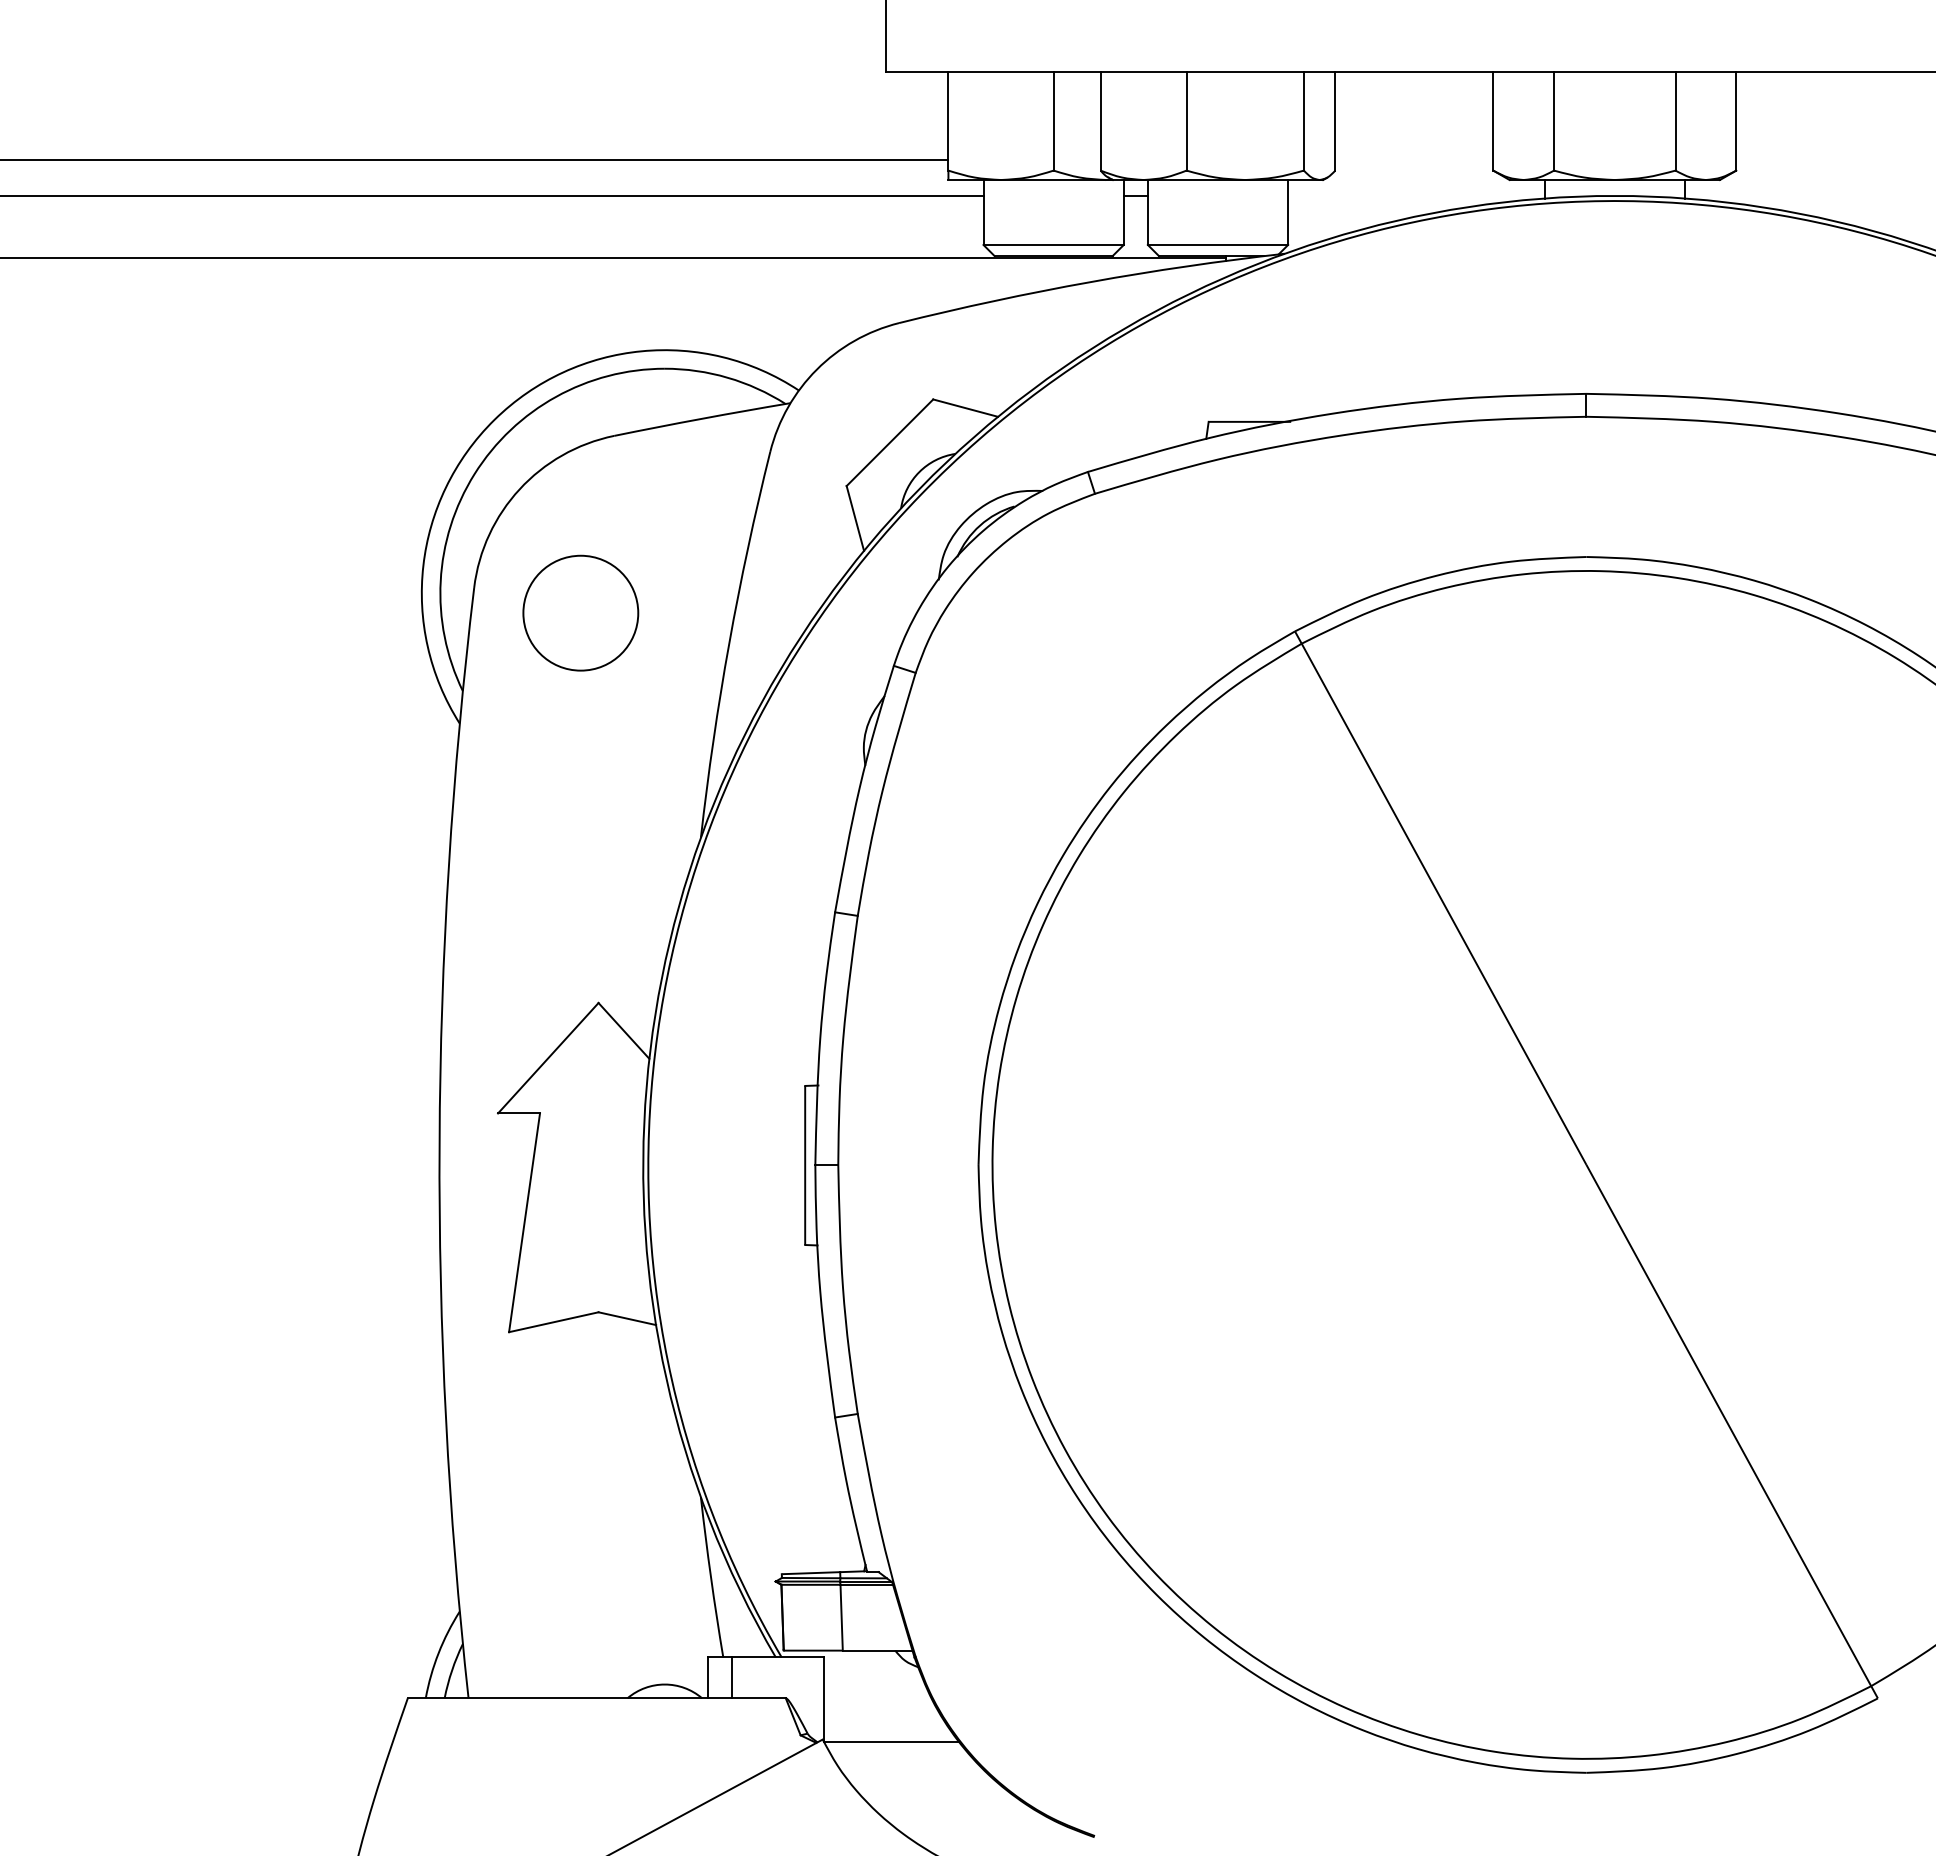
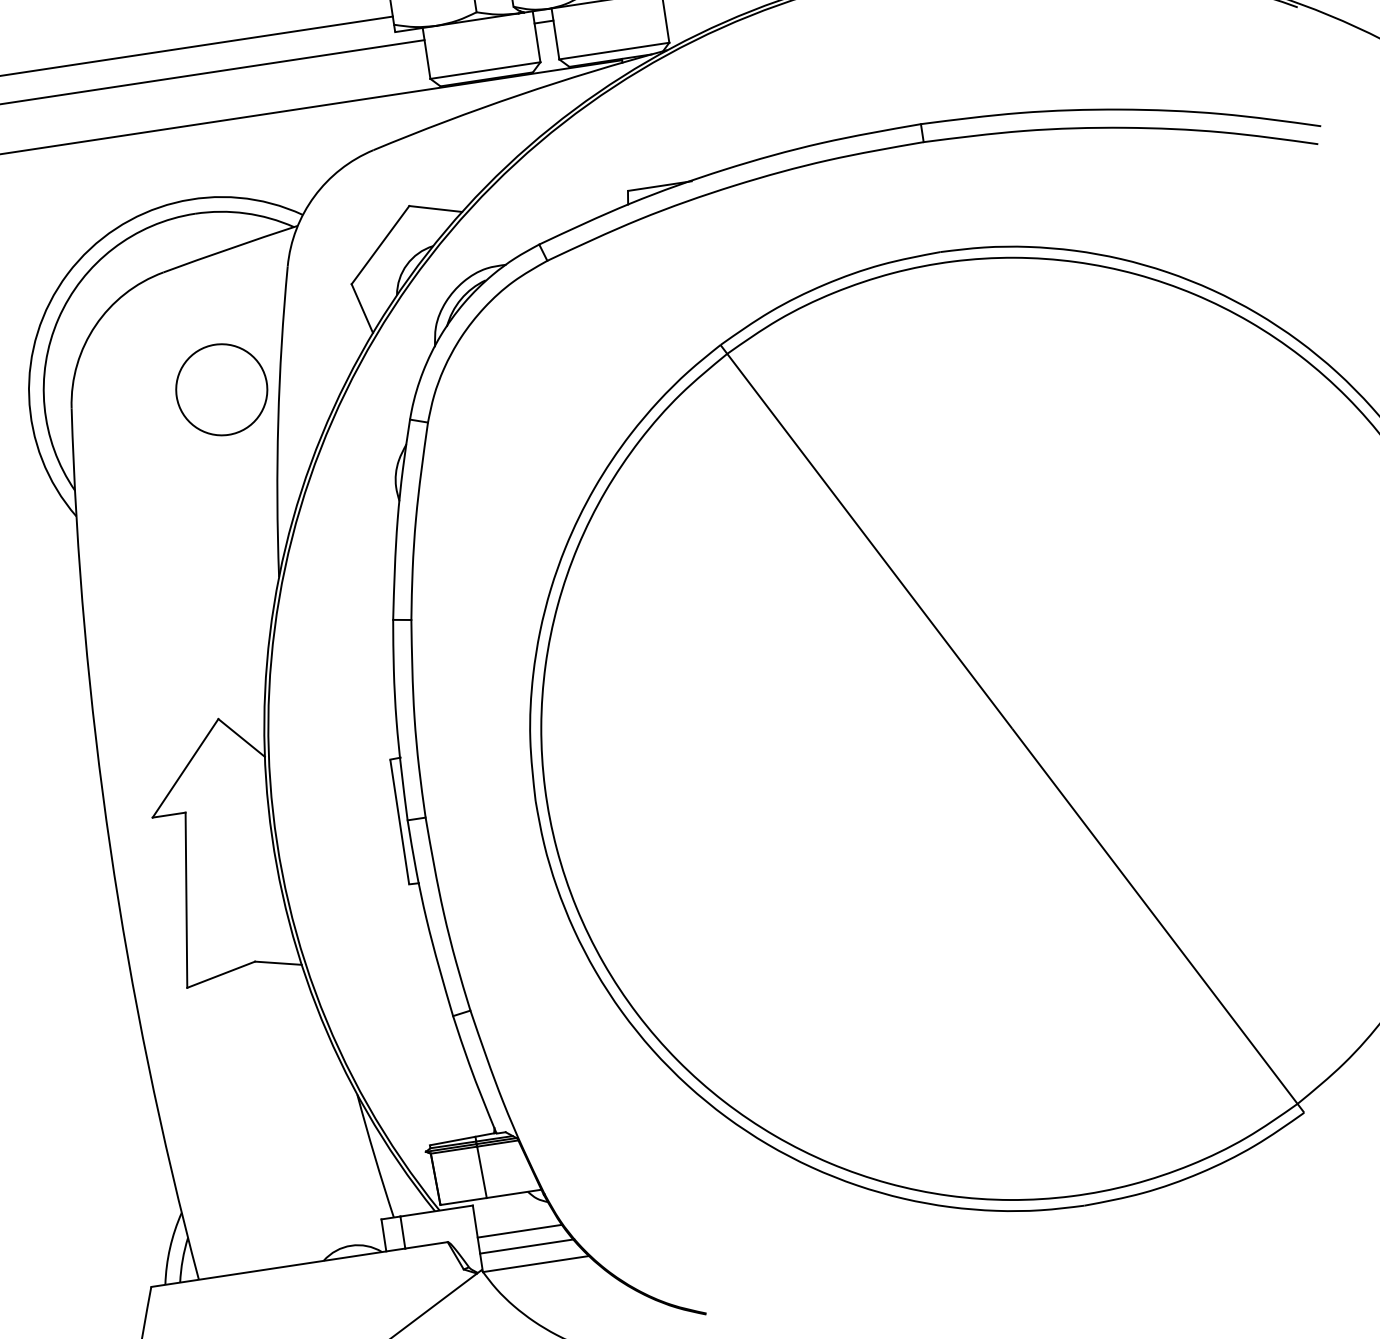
circle: (580, 612) -> (221, 389), moved
line: (877, 1698) -> (519, 1231), added
line: (884, 1718) -> (527, 1246), added

